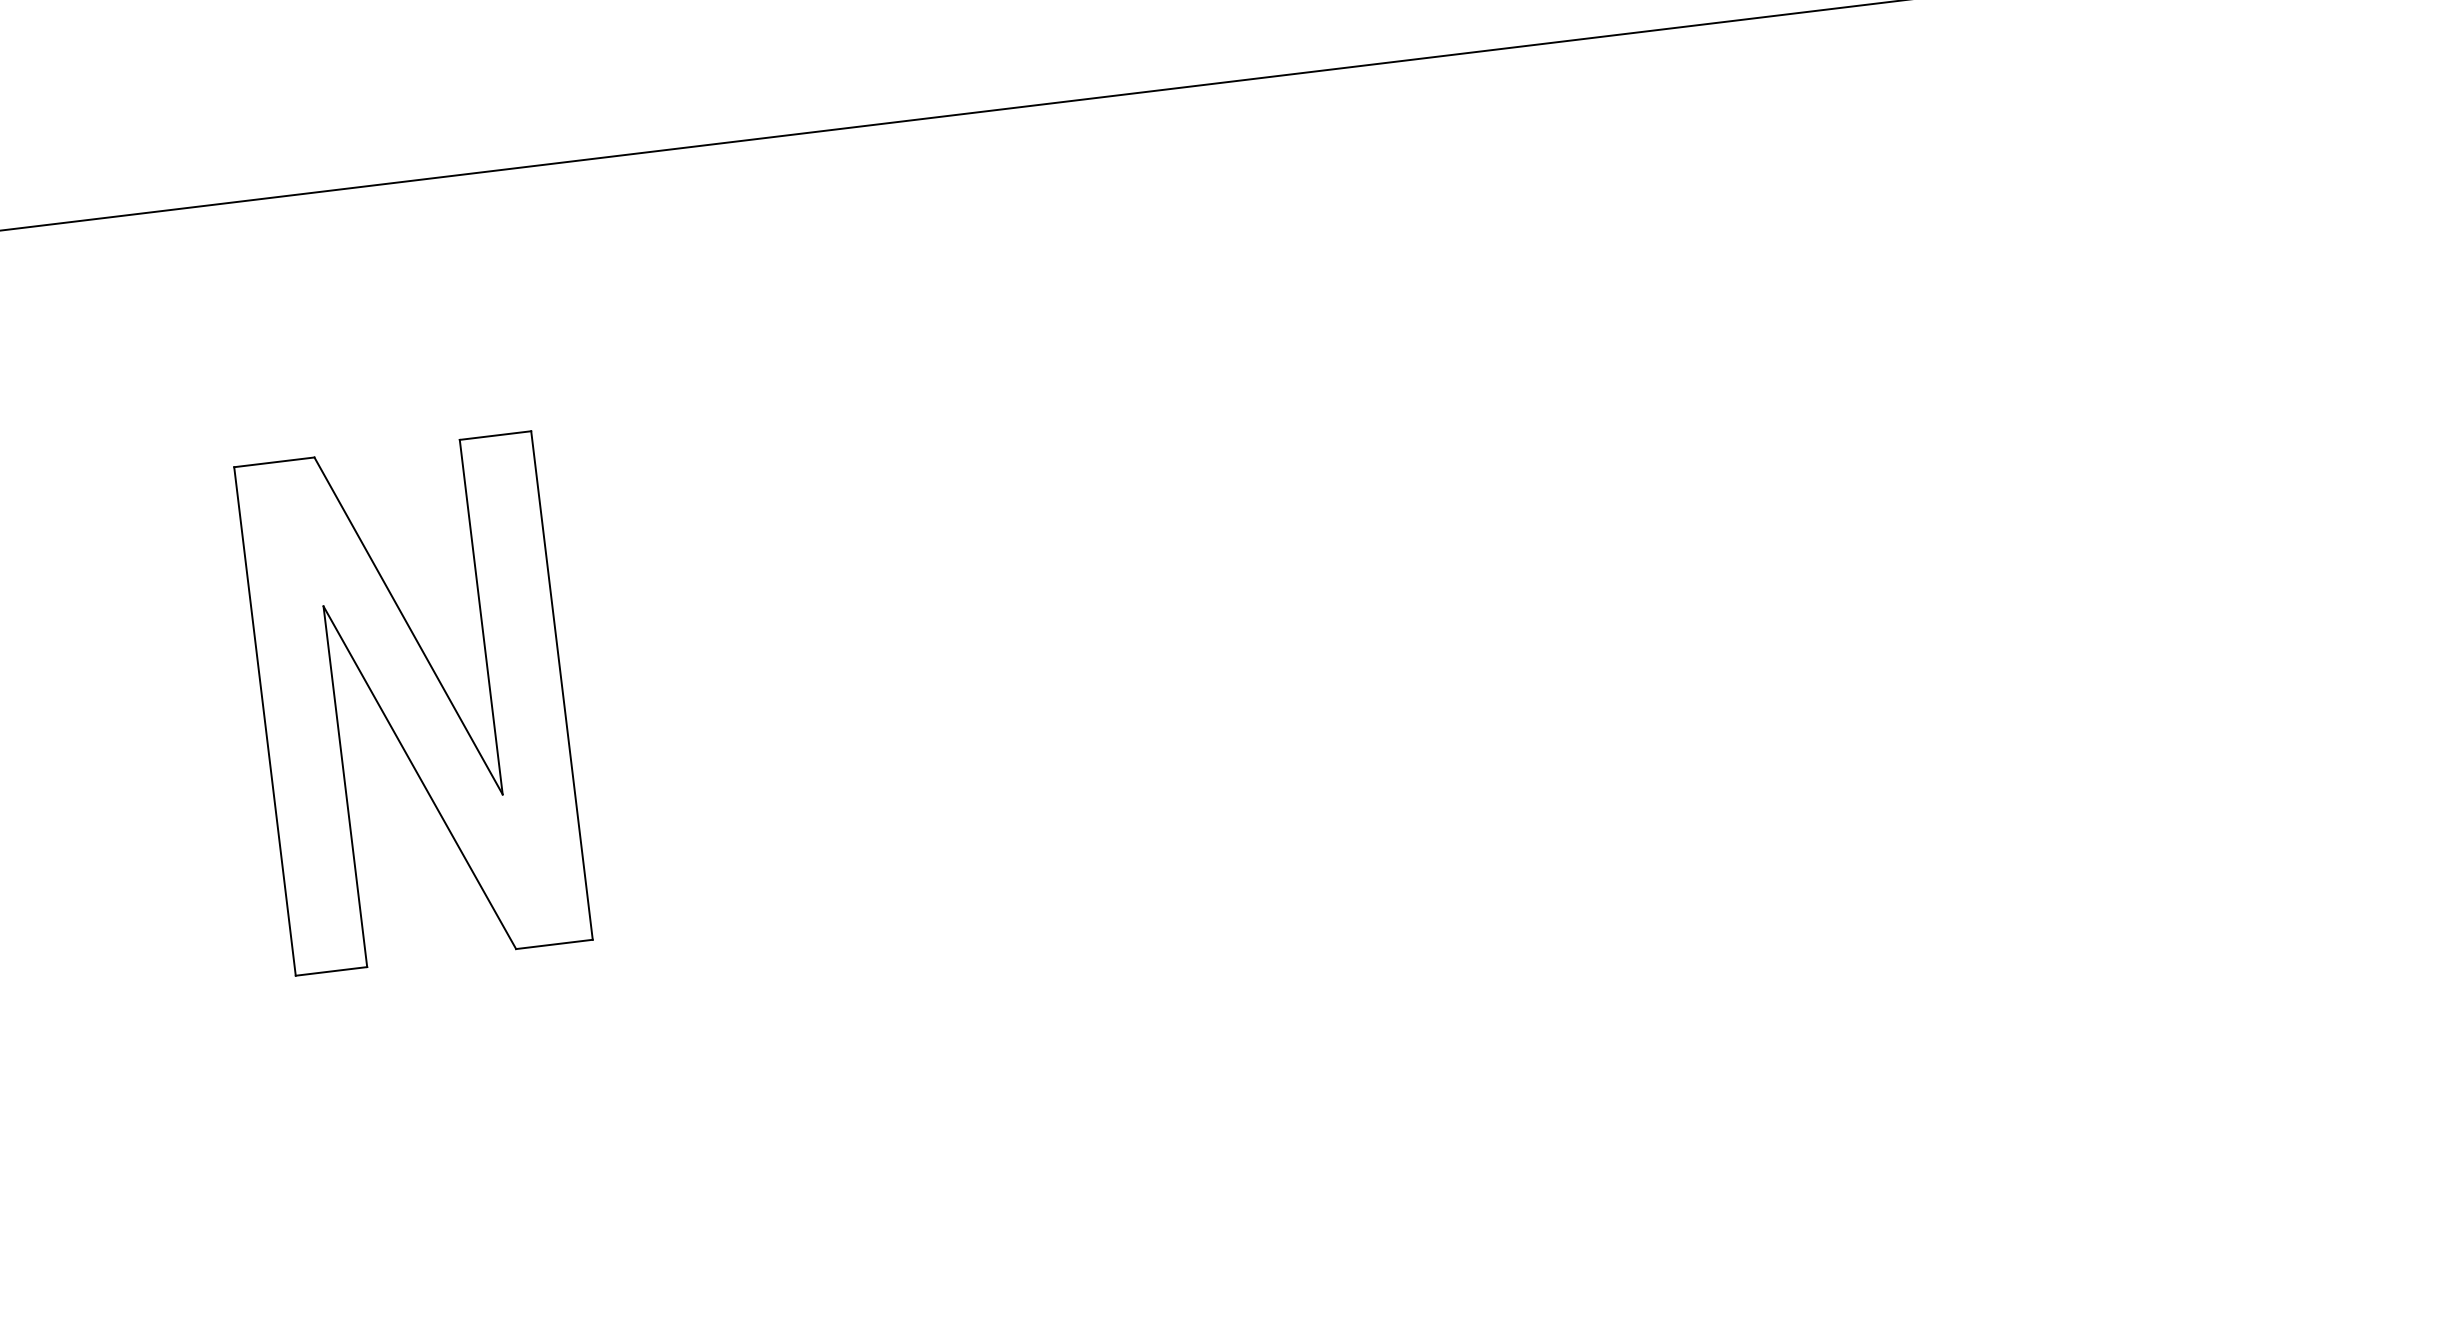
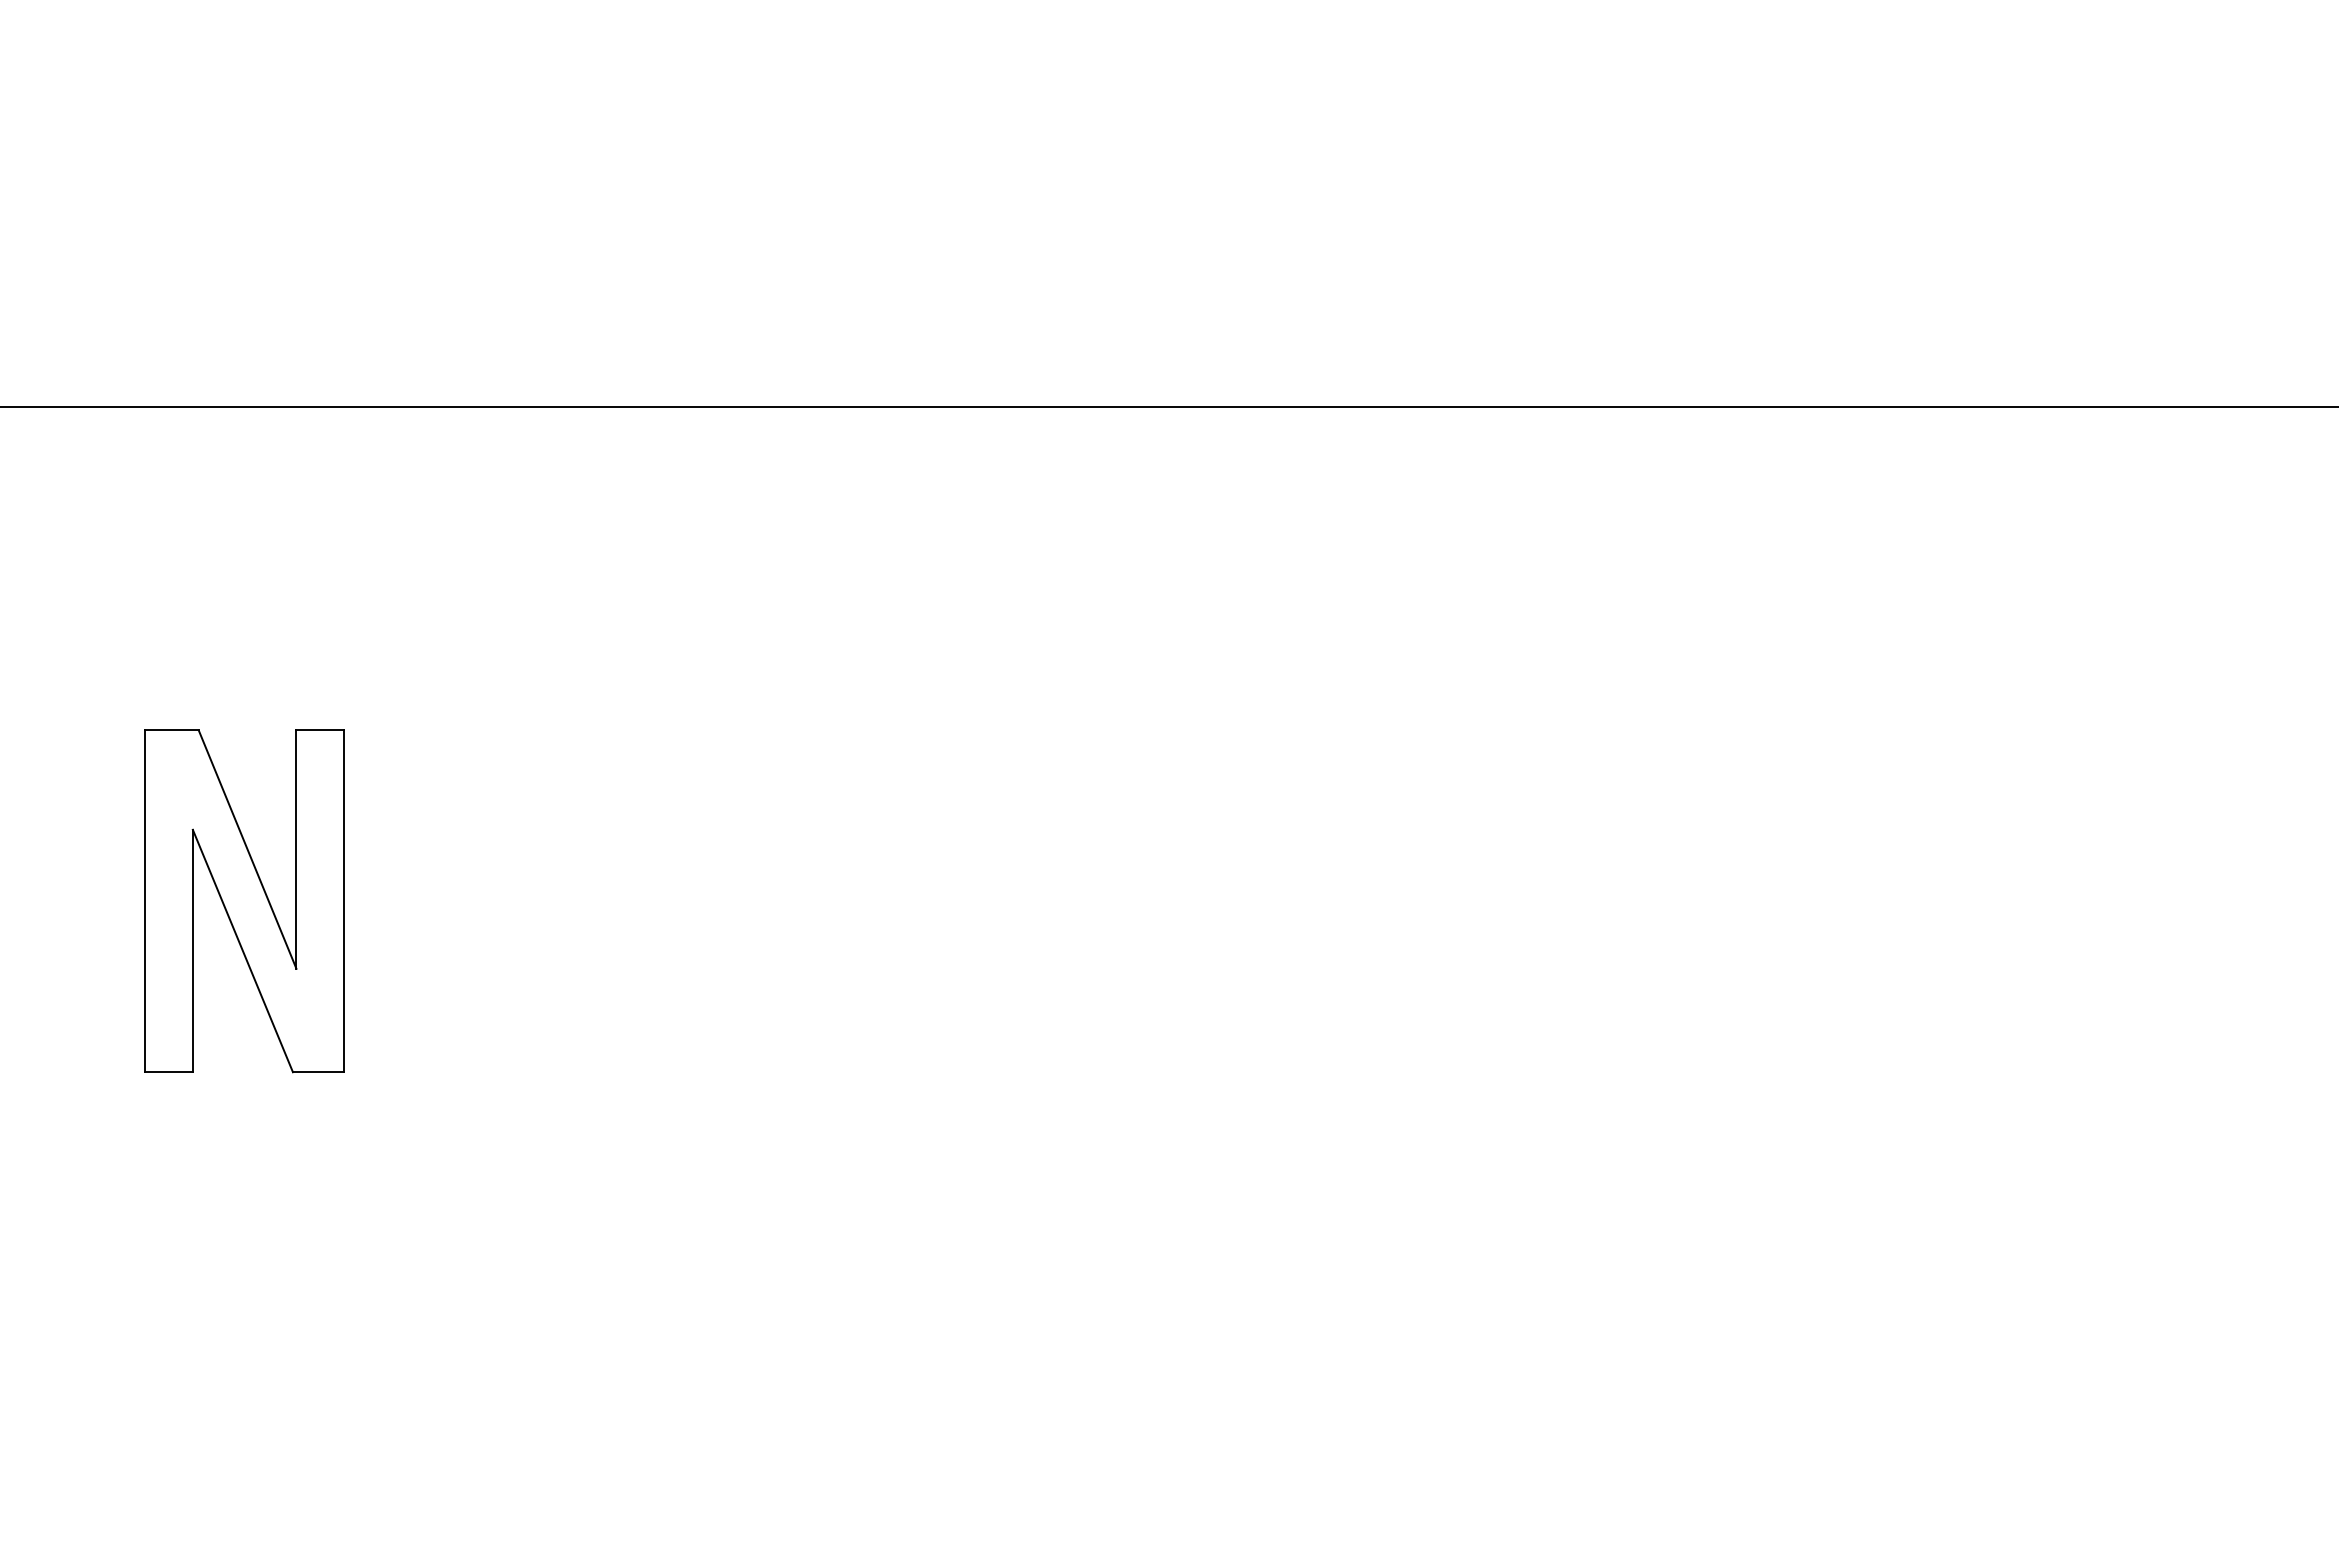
part: (413, 703) -> (244, 901), size x0.7

